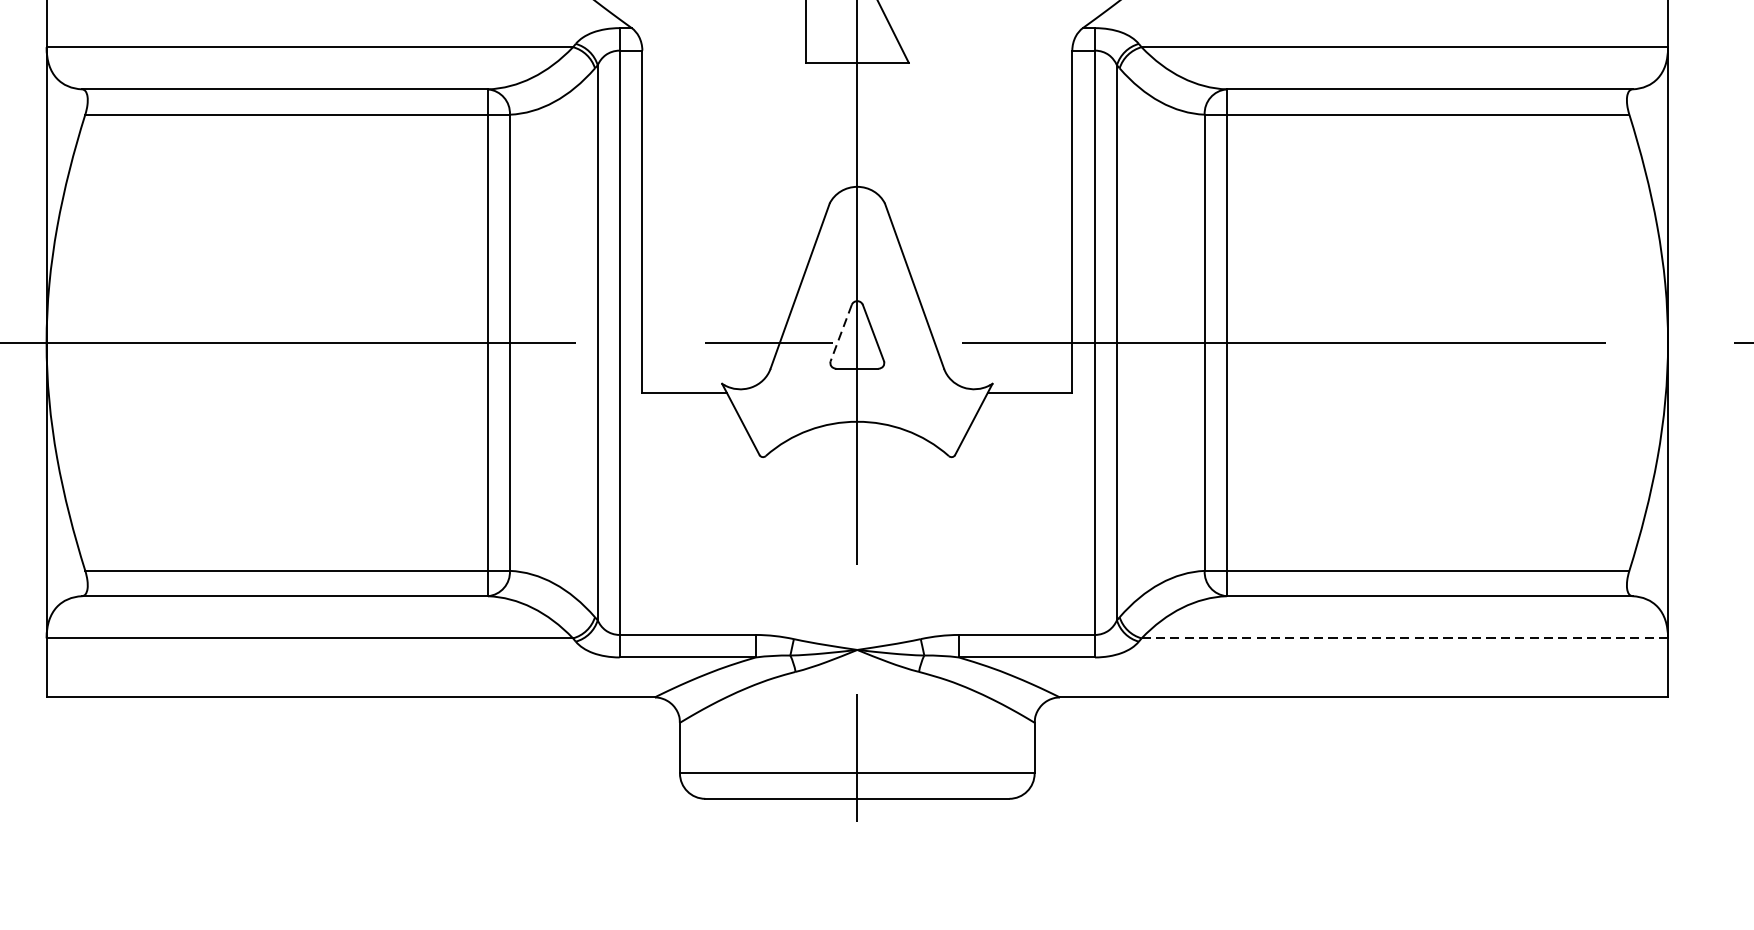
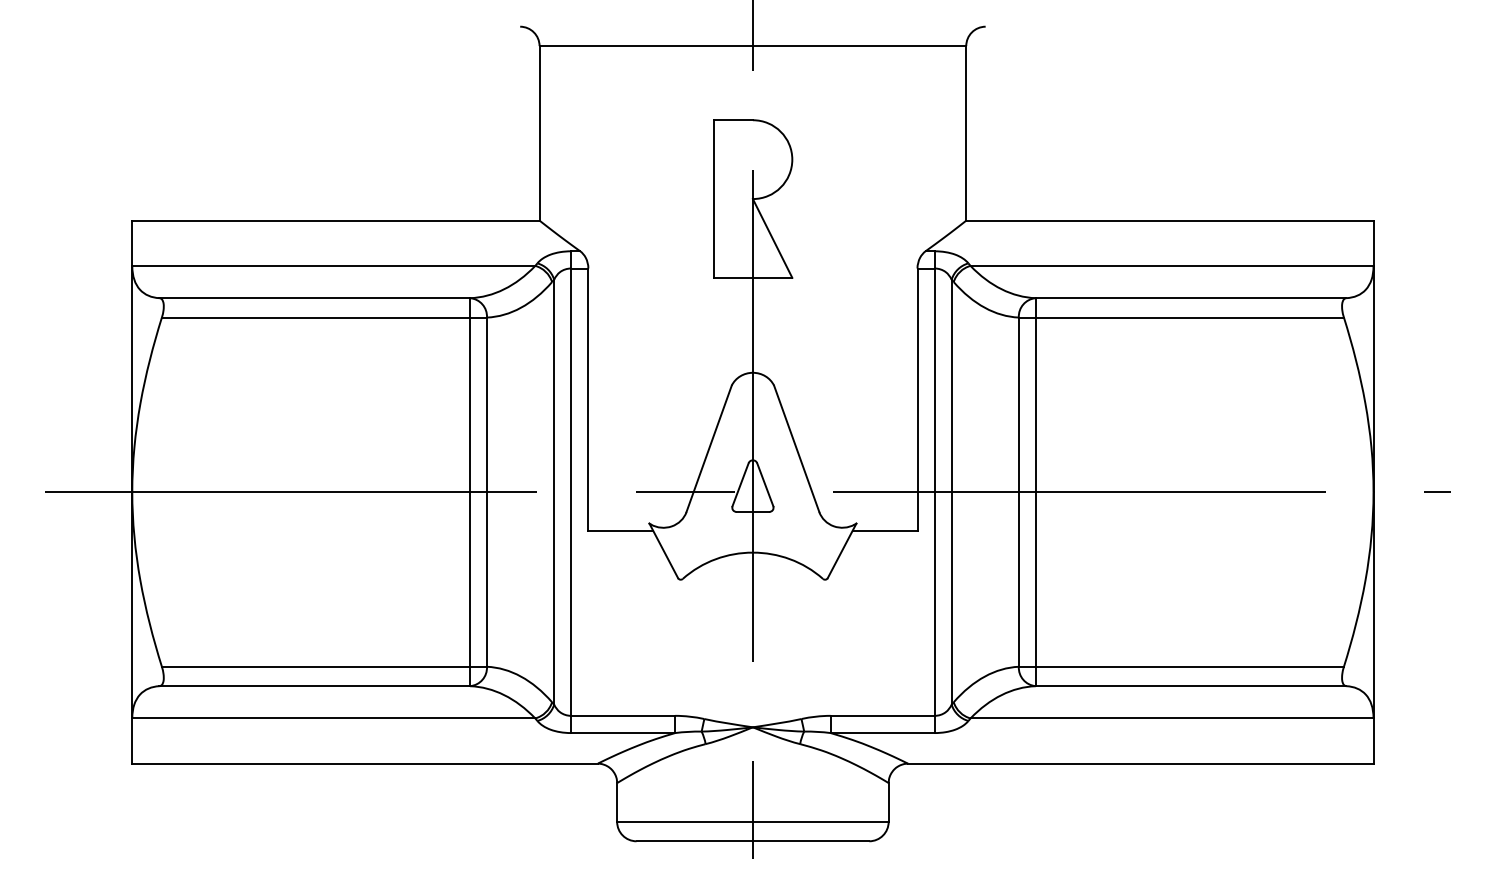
line: (841, 334) -> (740, 485), dashed -> solid
line: (1404, 638) -> (1171, 718), dashed -> solid

